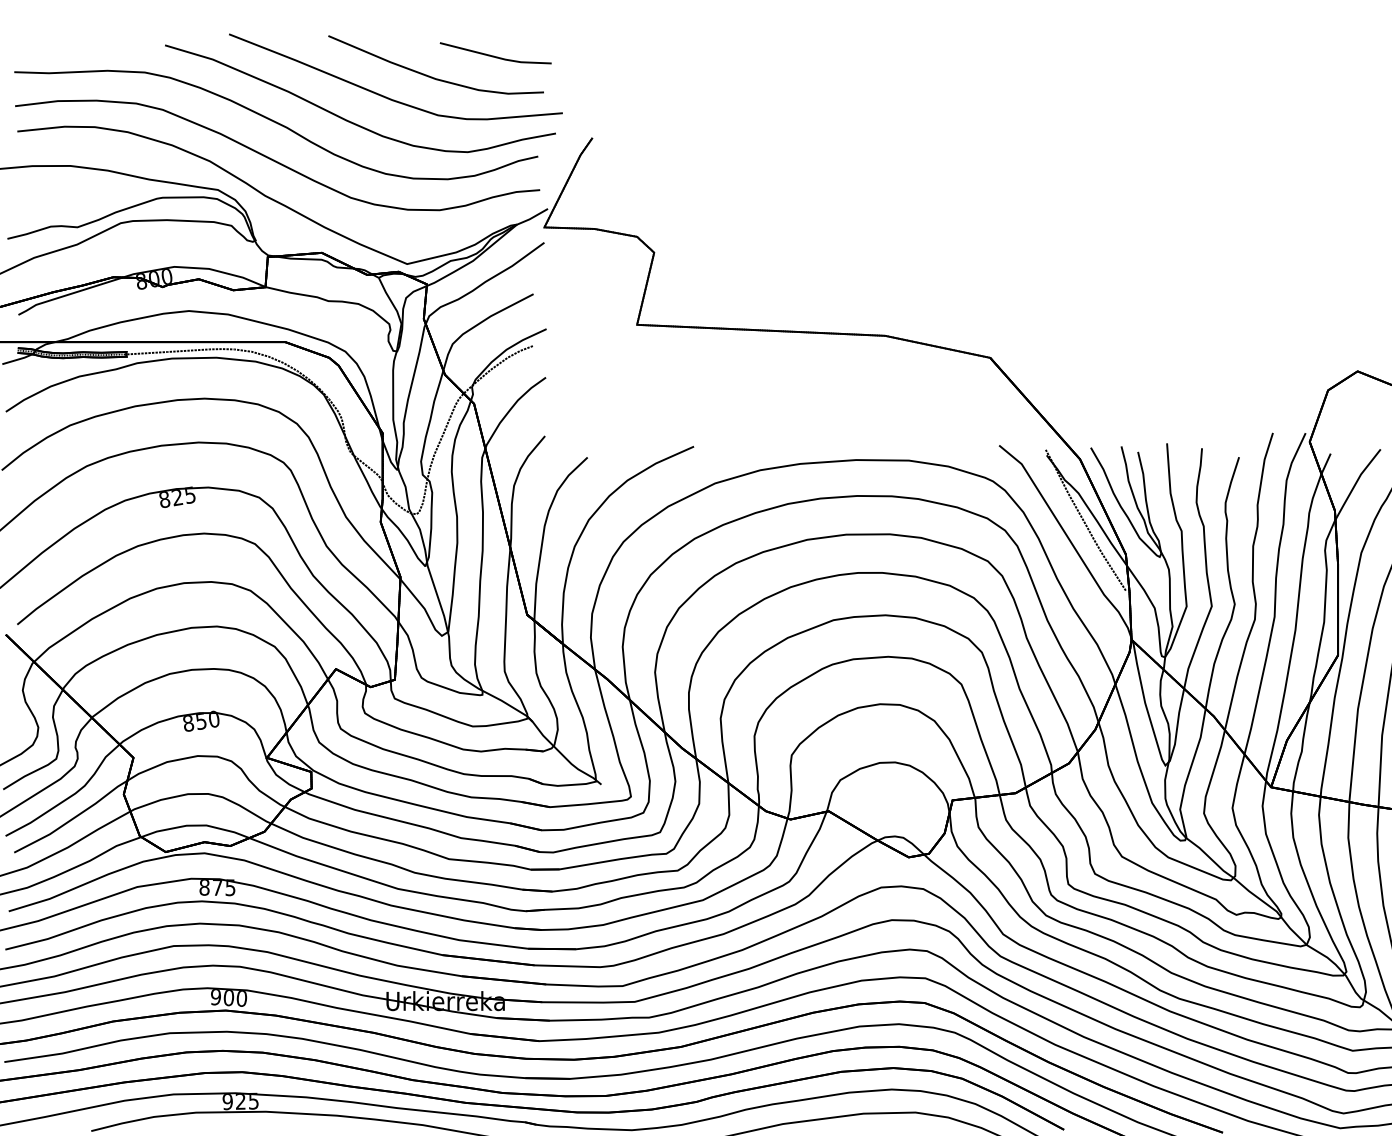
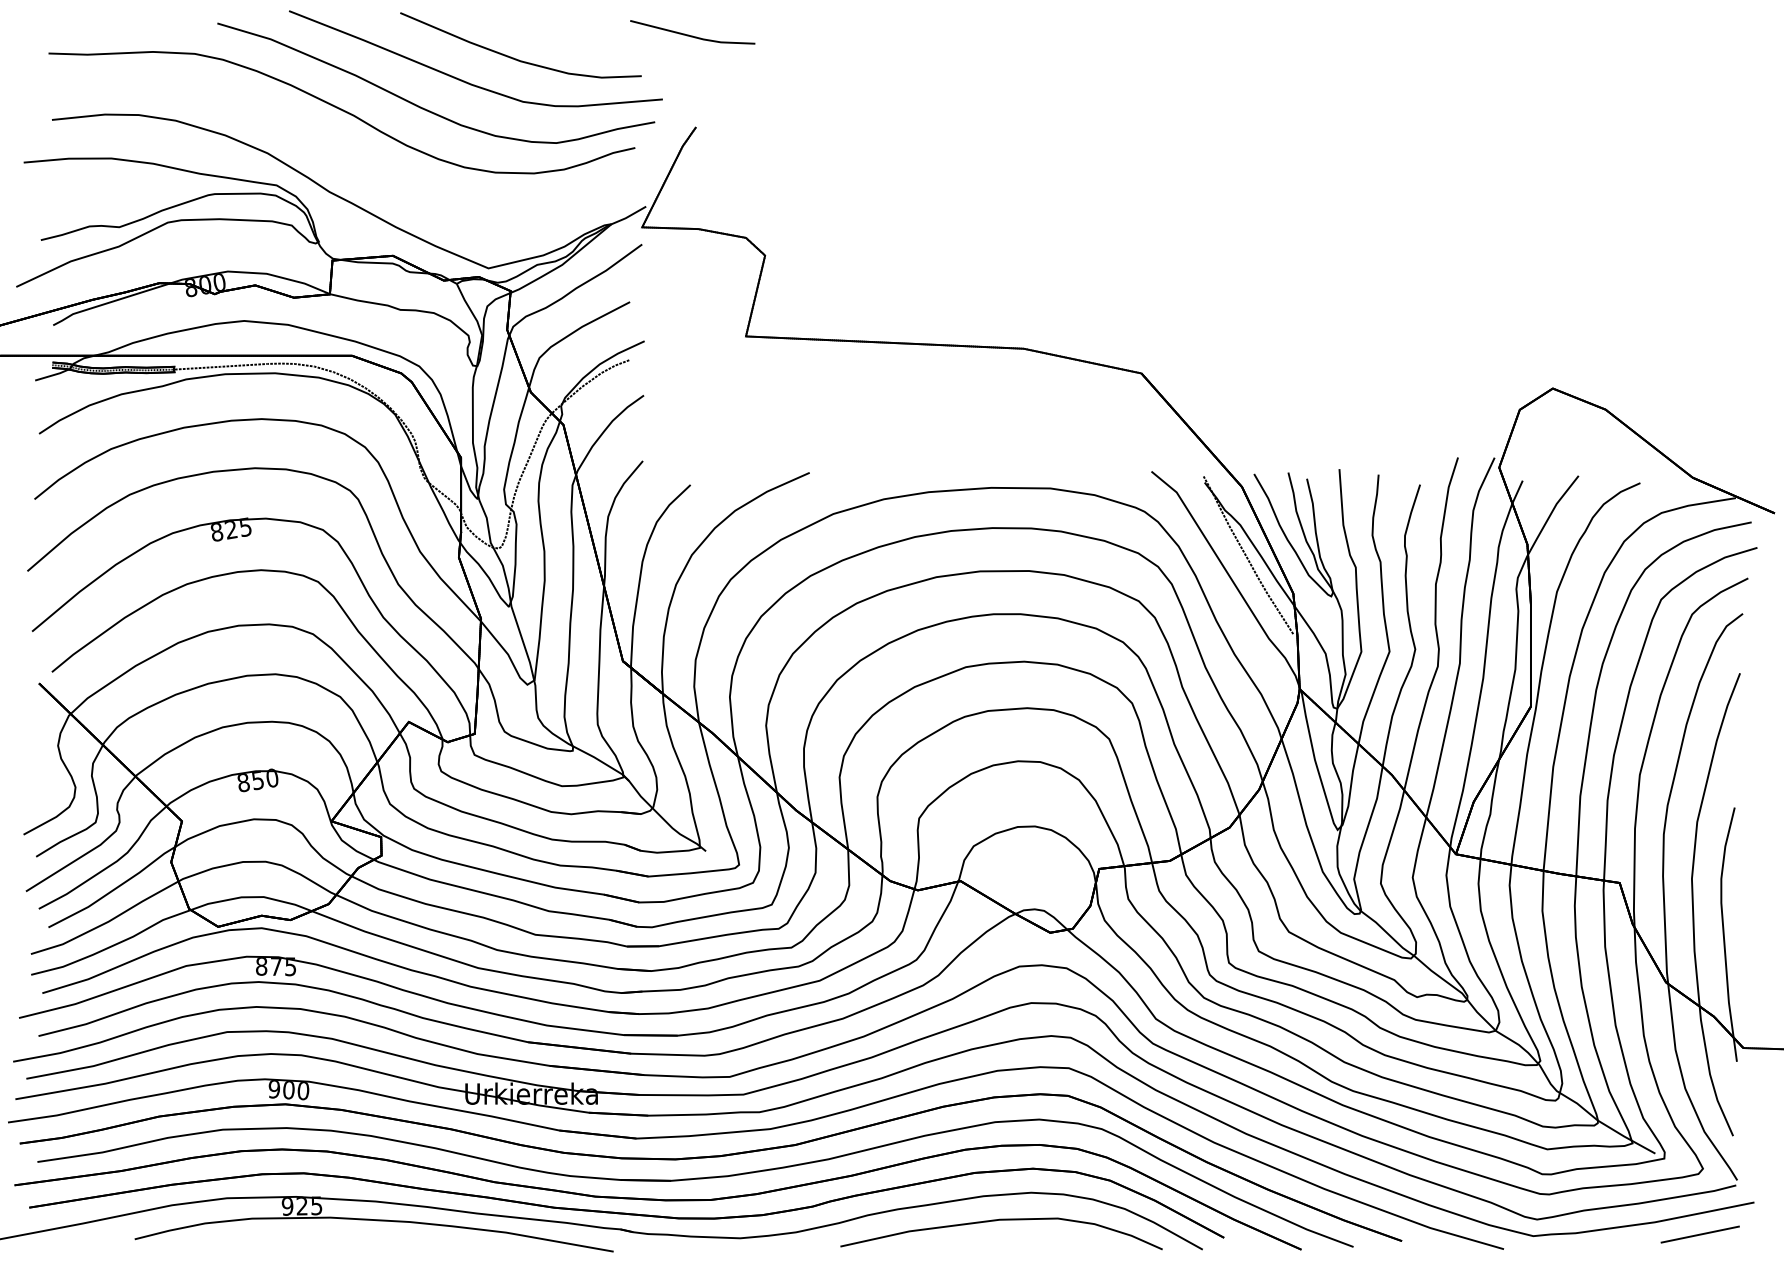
line: (495, 56) -> (692, 35), moved
curve: (275, 160) -> (341, 152), removed

